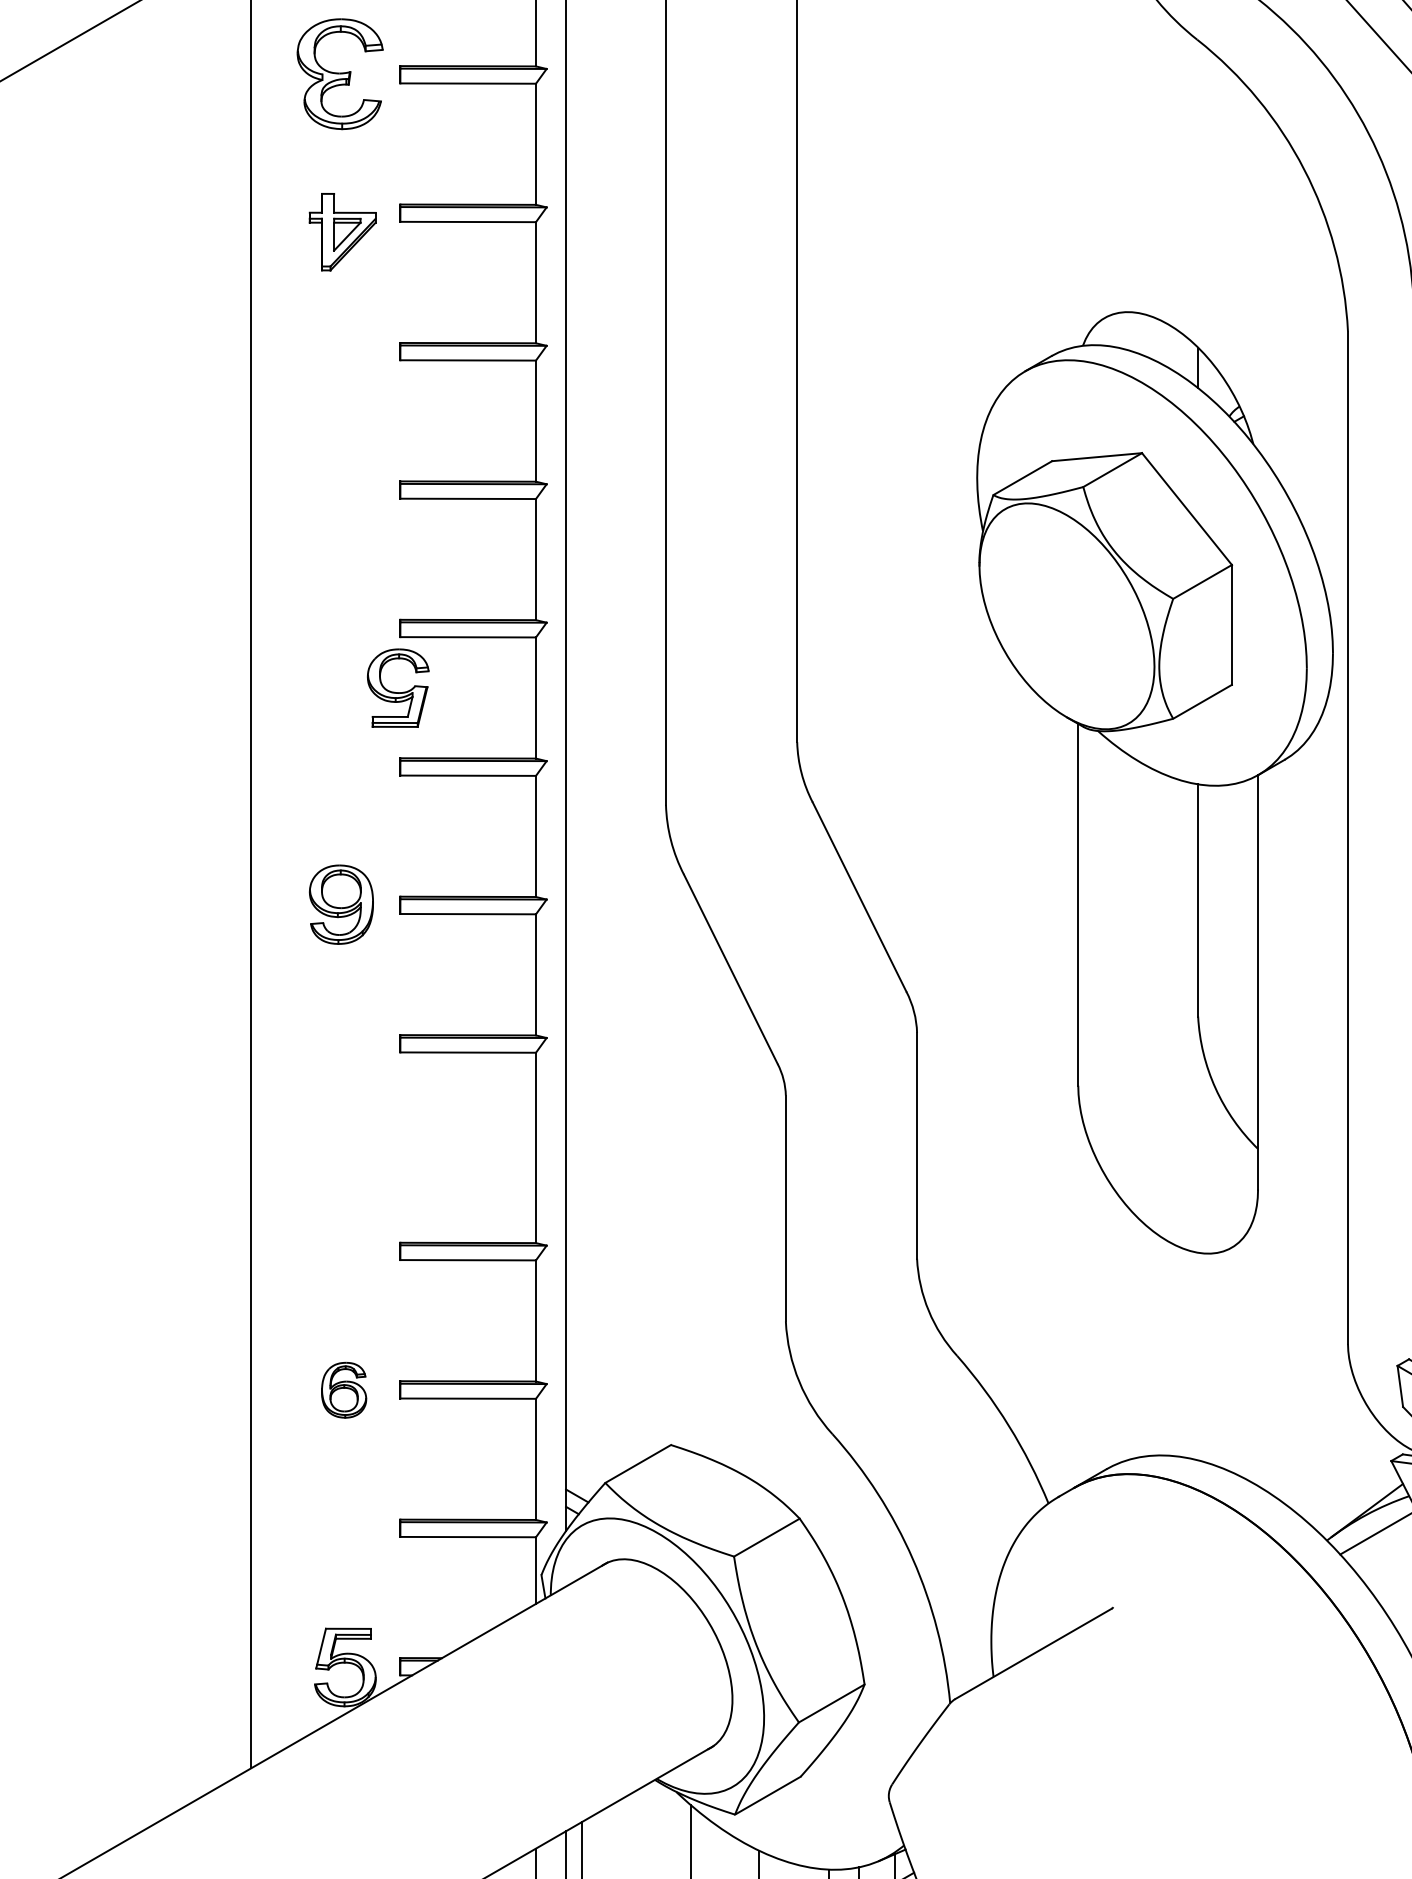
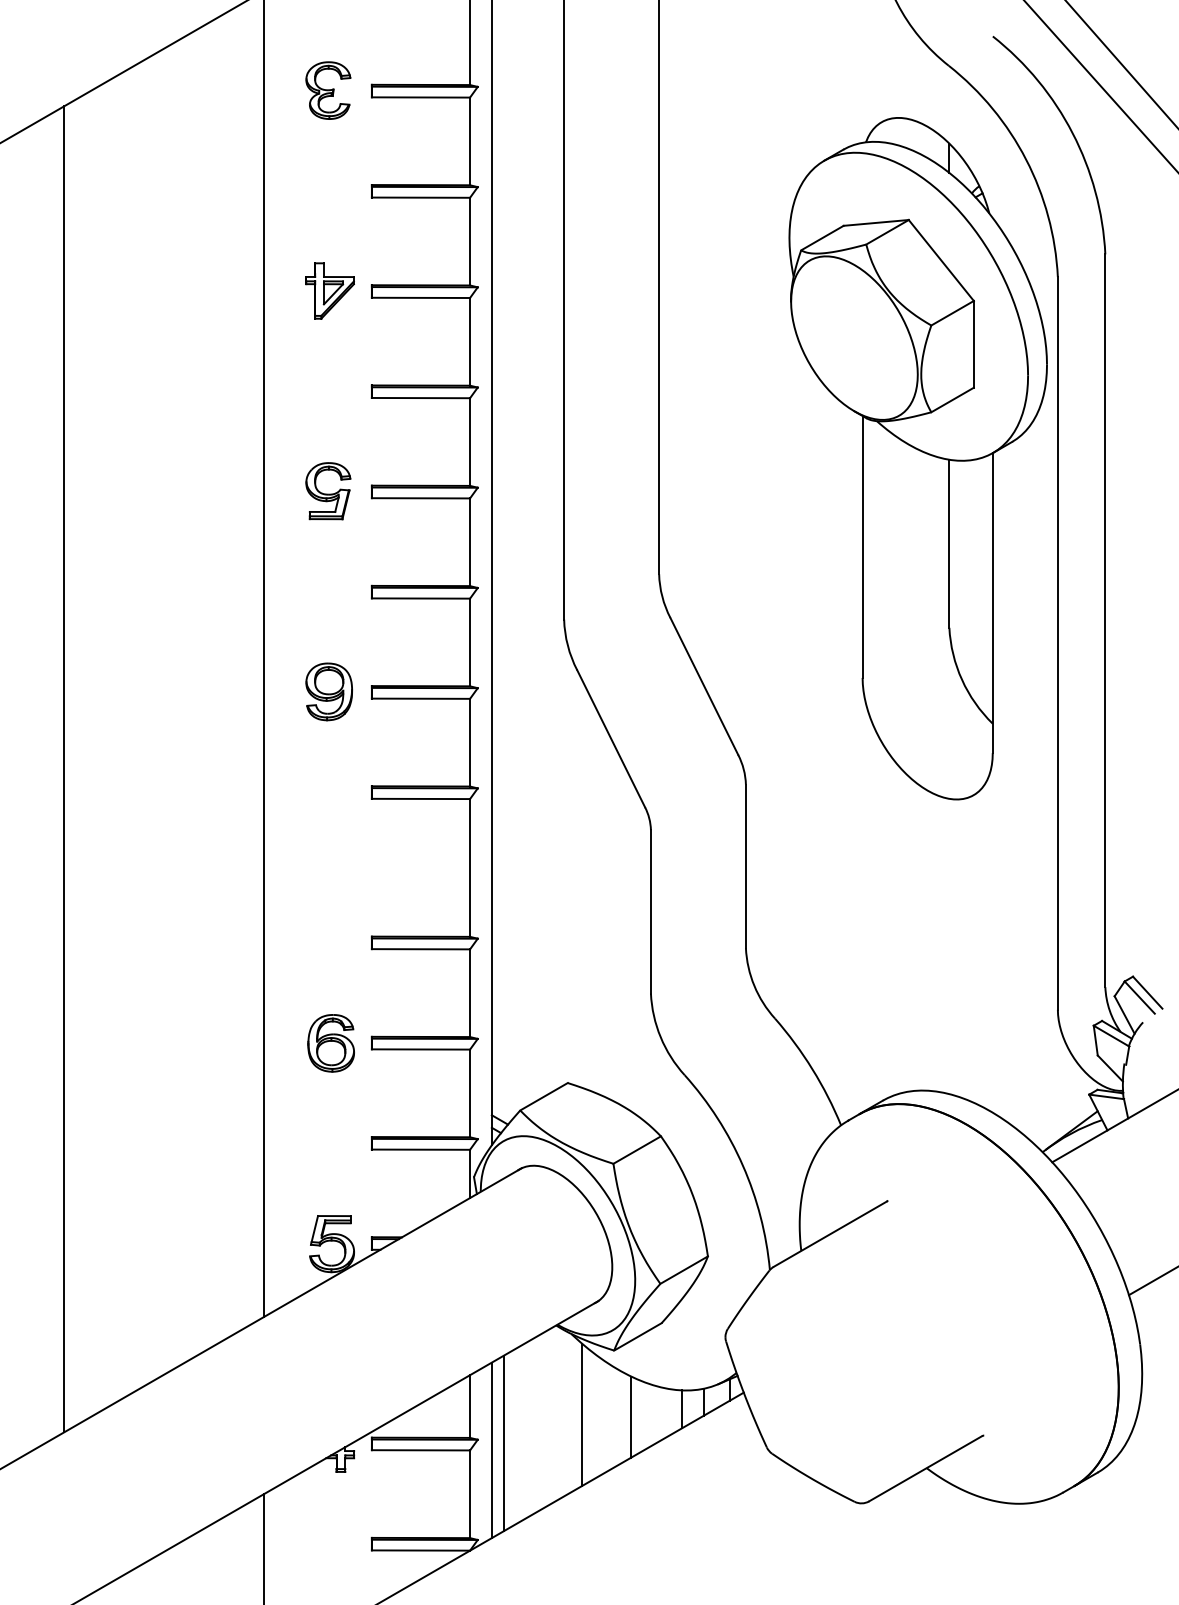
part: (340, 73) -> (328, 90), size x0.71
part: (341, 231) -> (329, 290), moved
part: (398, 688) -> (328, 491), moved
part: (1154, 782) -> (917, 458), moved
part: (343, 1390) -> (330, 1043), size x1.43

